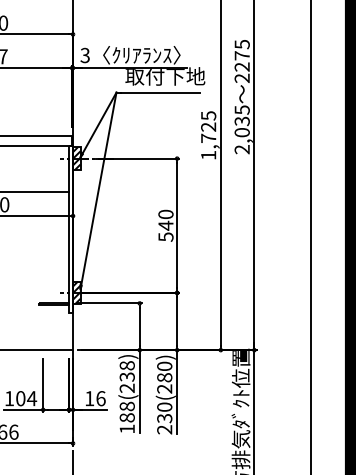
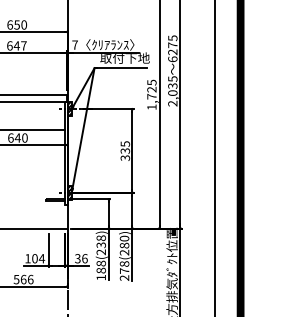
text: (84, 54) -> (74, 44), 3 -> 7
text: (241, 78) -> (172, 59), 2275 -> 6275
text: (166, 224) -> (125, 150), 540 -> 335
text: (89, 398) -> (77, 258), 16 -> 36
text: (164, 412) -> (124, 267), 230(280) -> 278(280)

